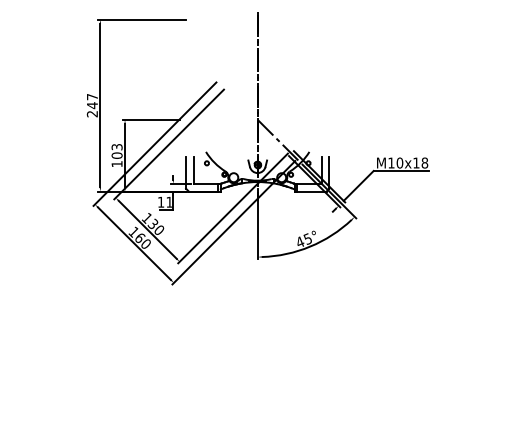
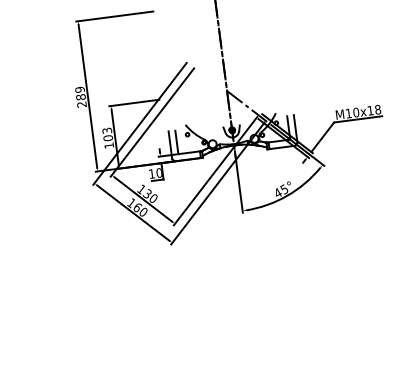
text: (91, 101) -> (79, 93), 247 -> 289
text: (168, 201) -> (158, 172), 11 -> 10

